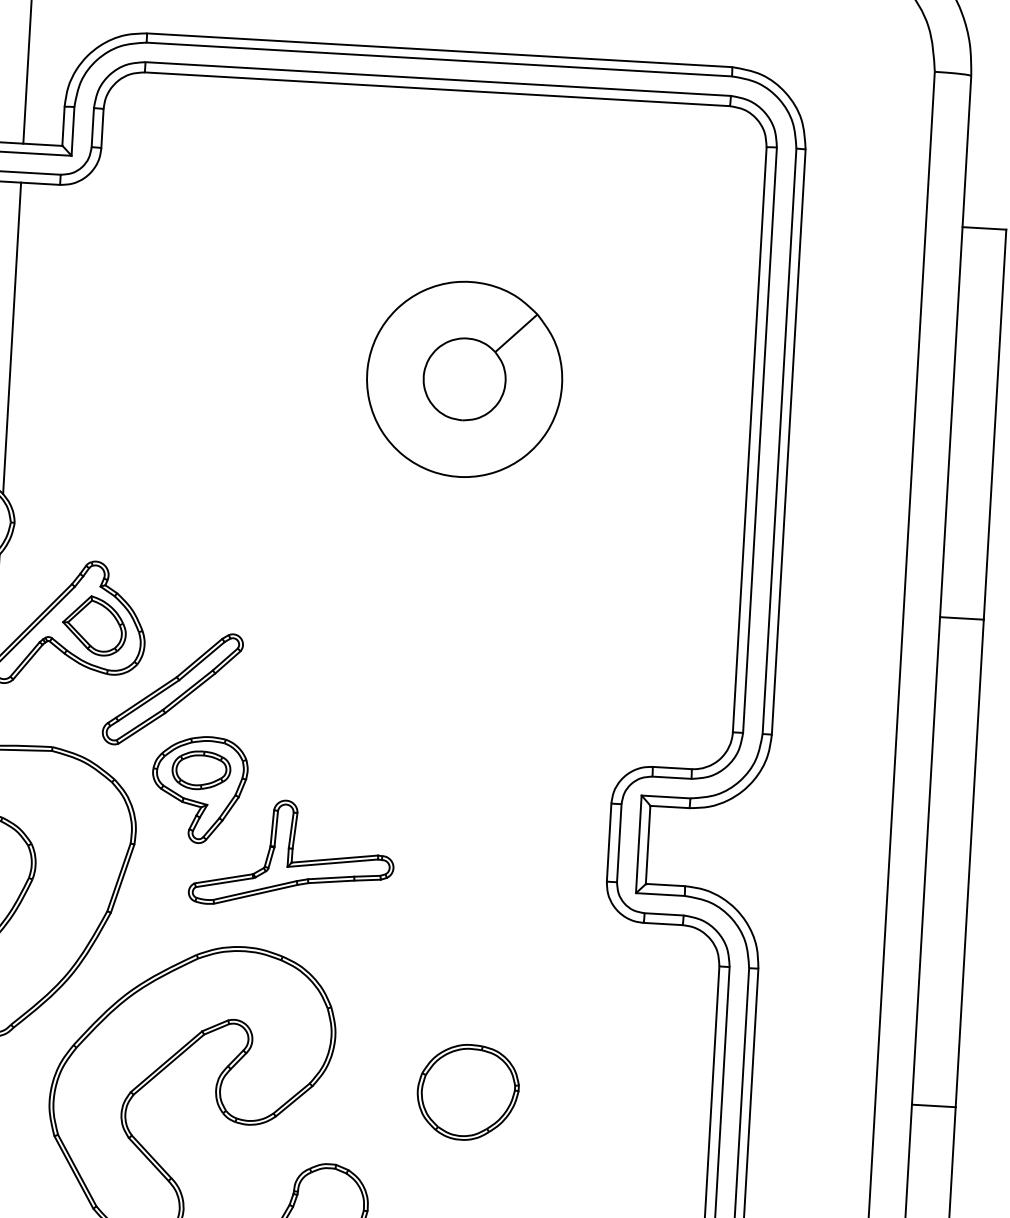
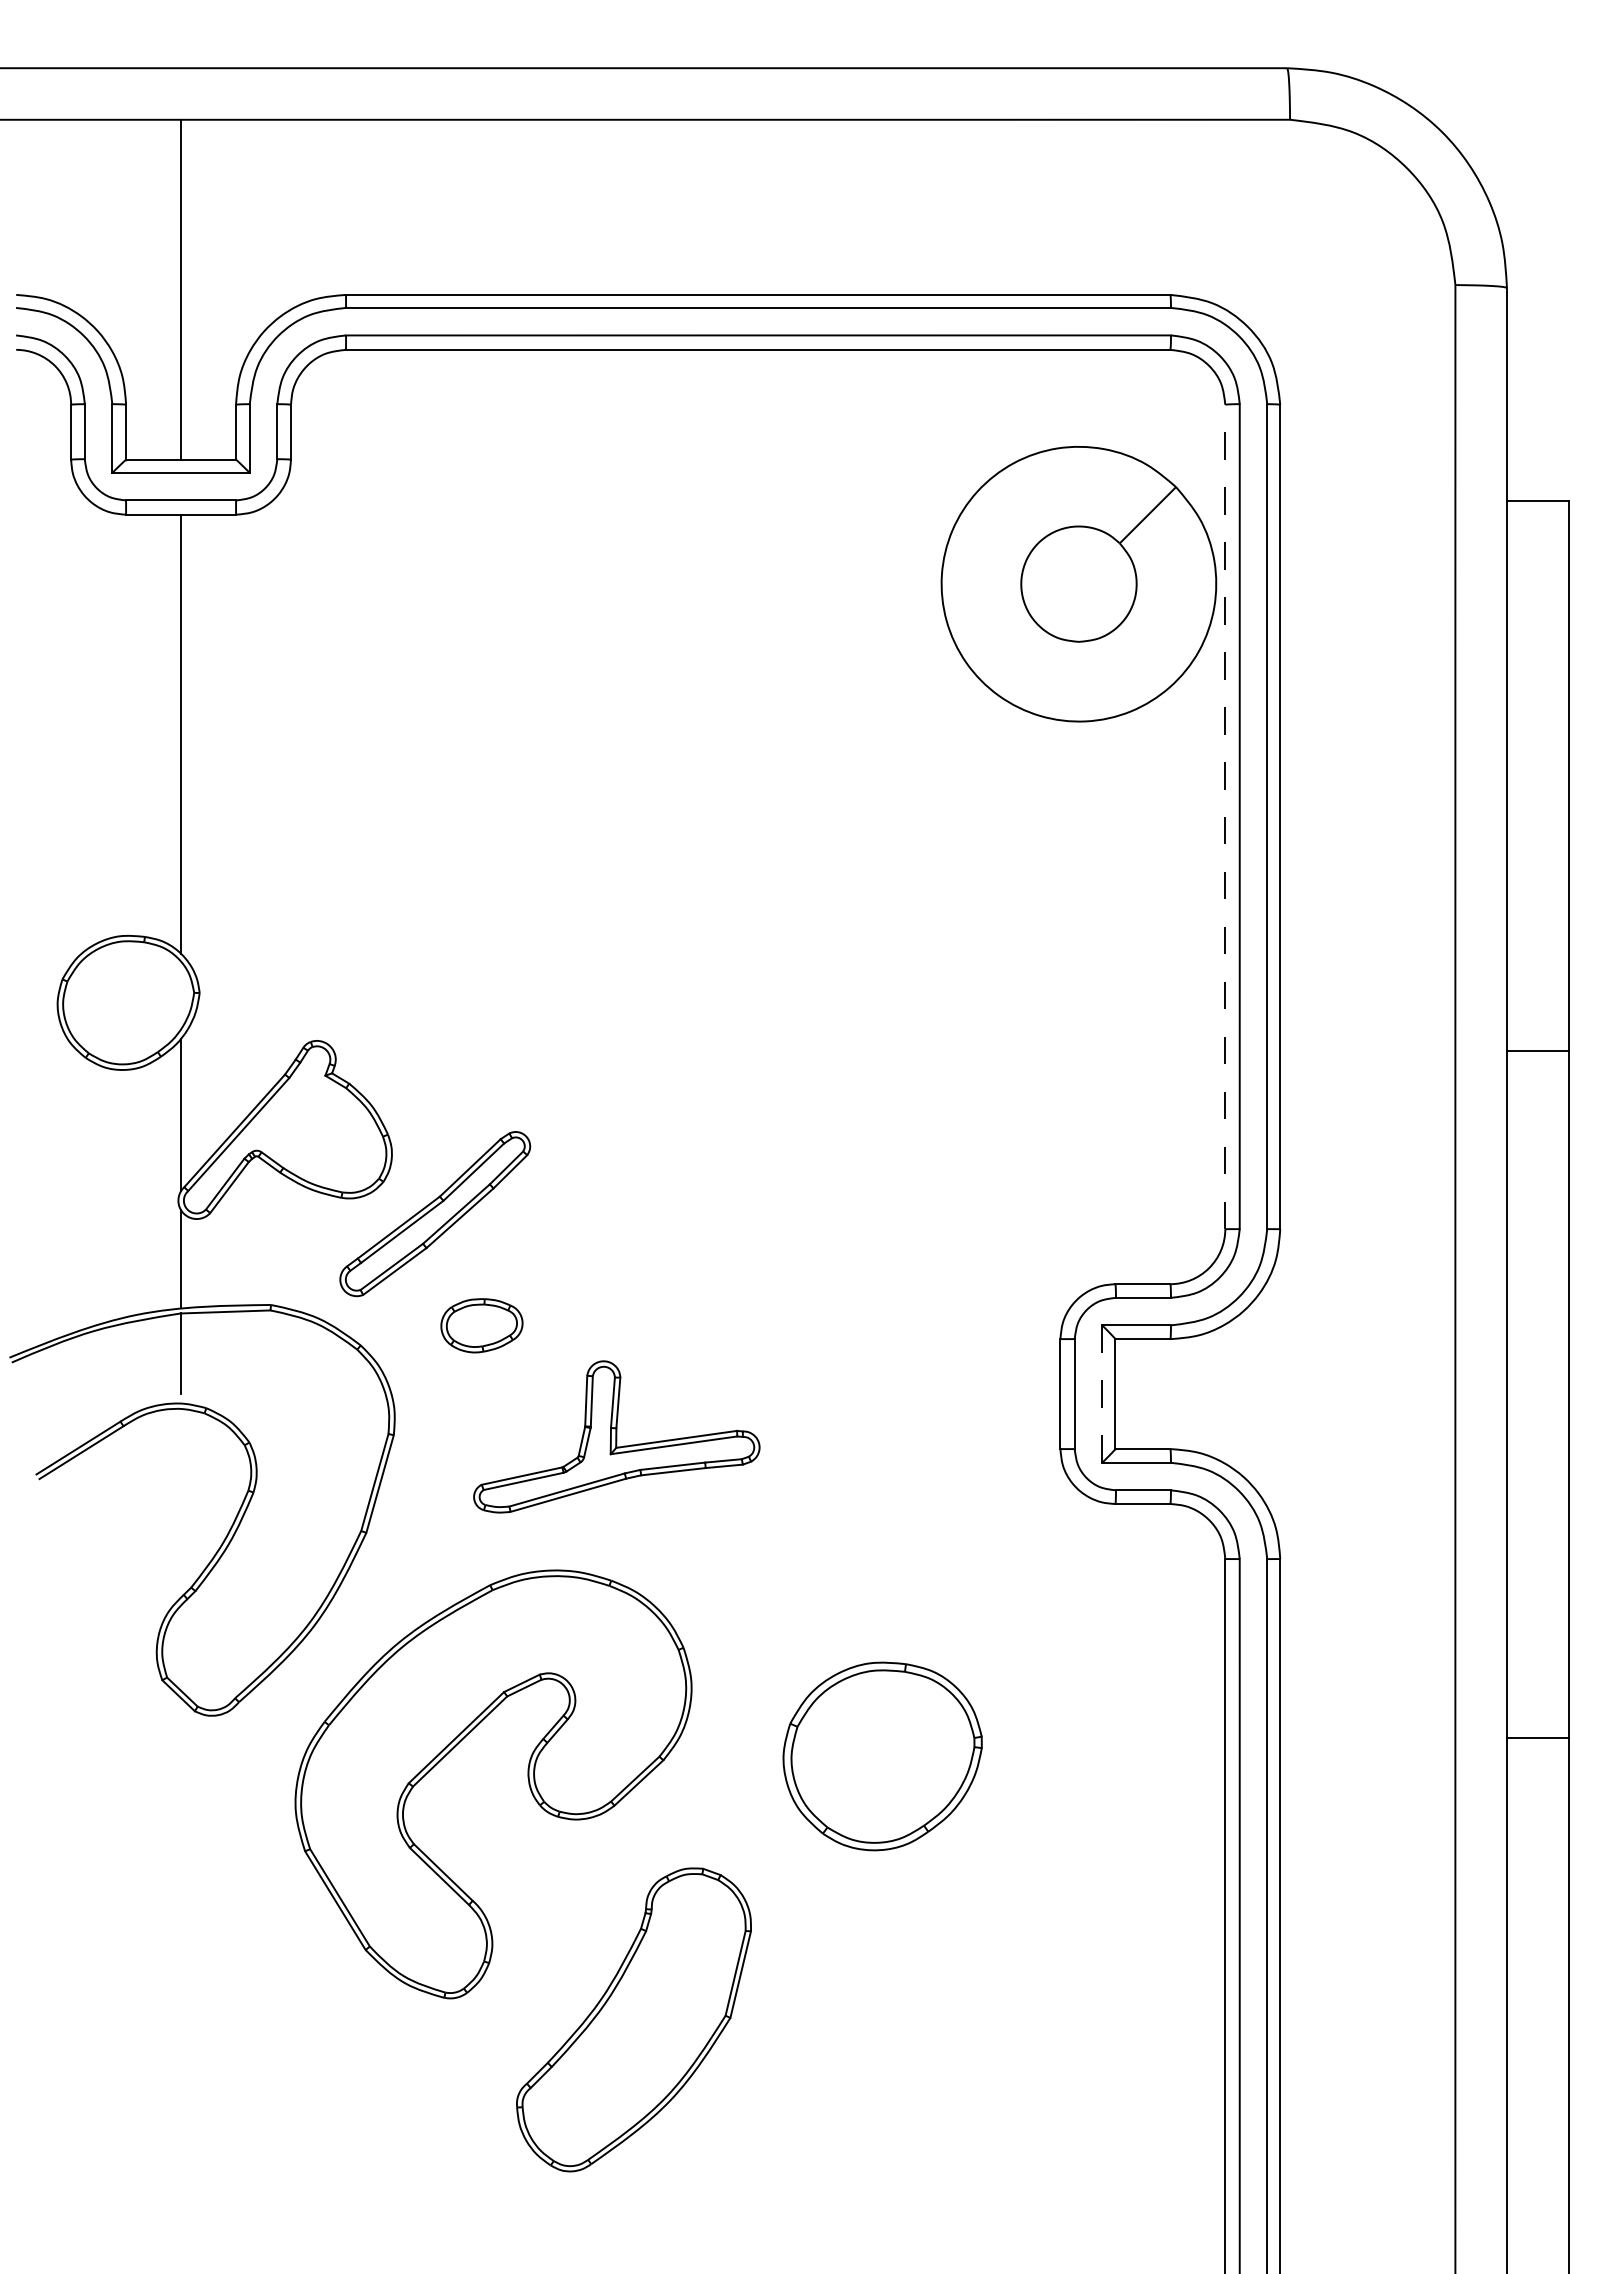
part: (464, 379) -> (1078, 584), moved
line: (749, 439) -> (1225, 816), solid -> dashed
part: (94, 625) -> (319, 1130), removed
part: (199, 789) -> (480, 1352), removed
line: (638, 844) -> (1102, 1394), solid -> dashed
part: (468, 1092) -> (882, 1756), size x1.4

